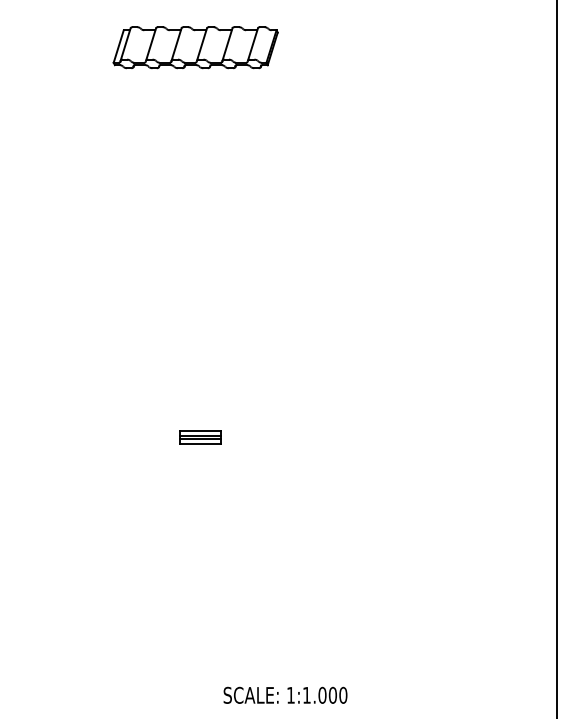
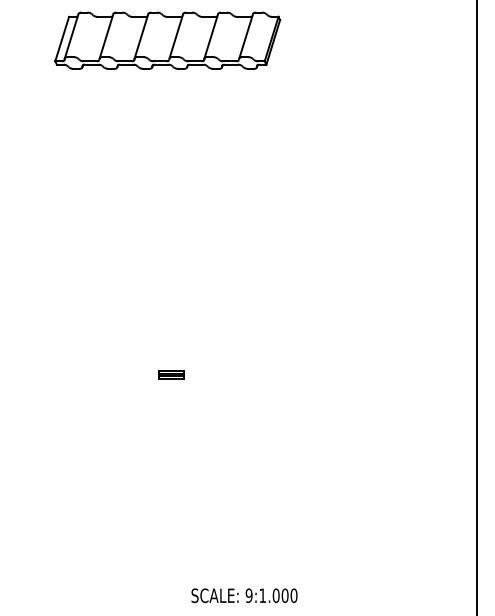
part: (195, 47) -> (167, 40), size x1.6
part: (200, 437) -> (171, 374), size x0.7
text: (290, 694) -> (248, 594), 1:1.000 -> 9:1.000

